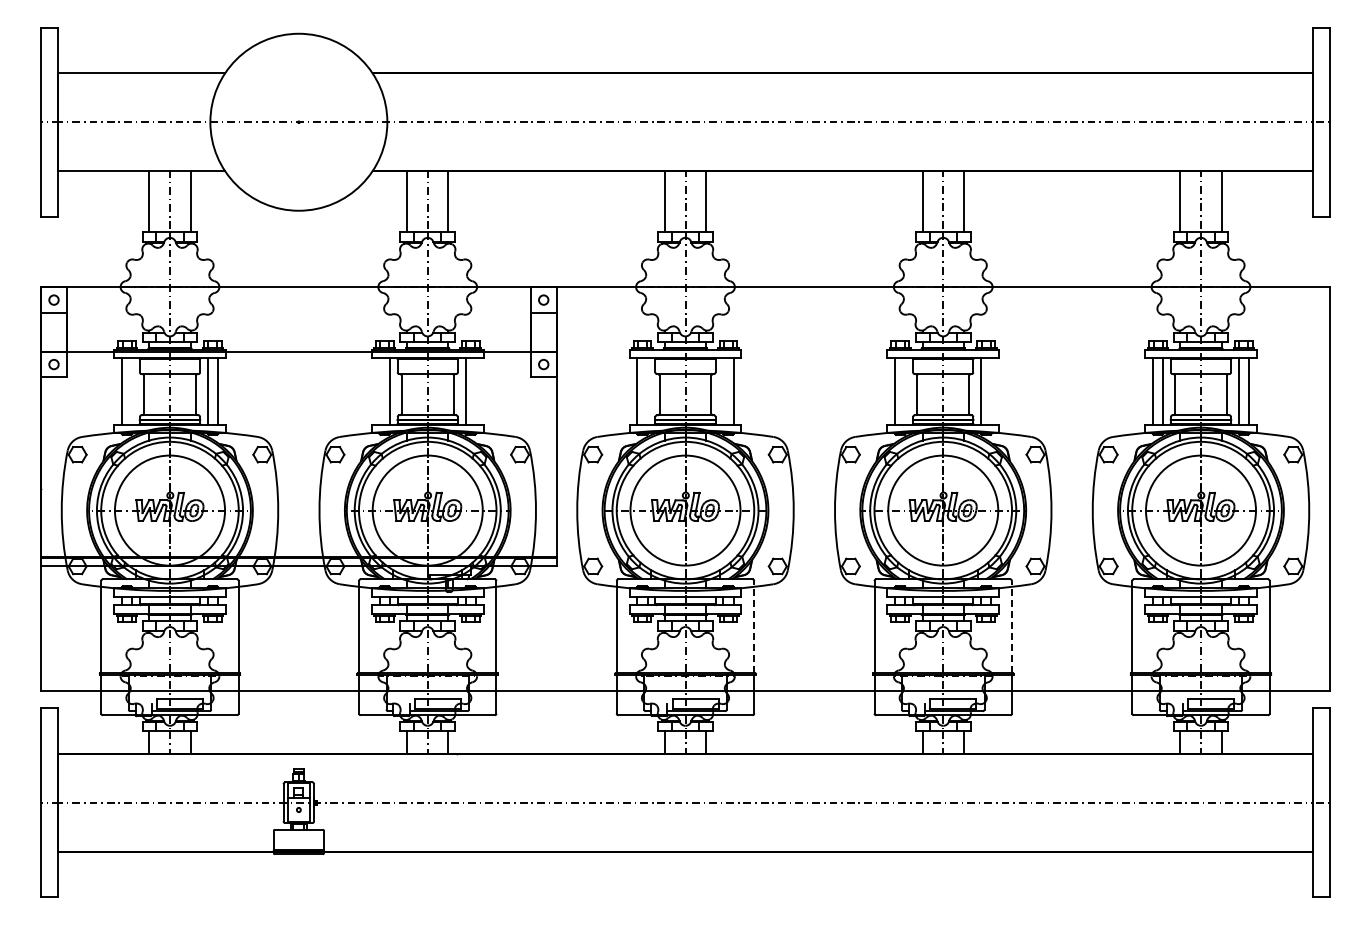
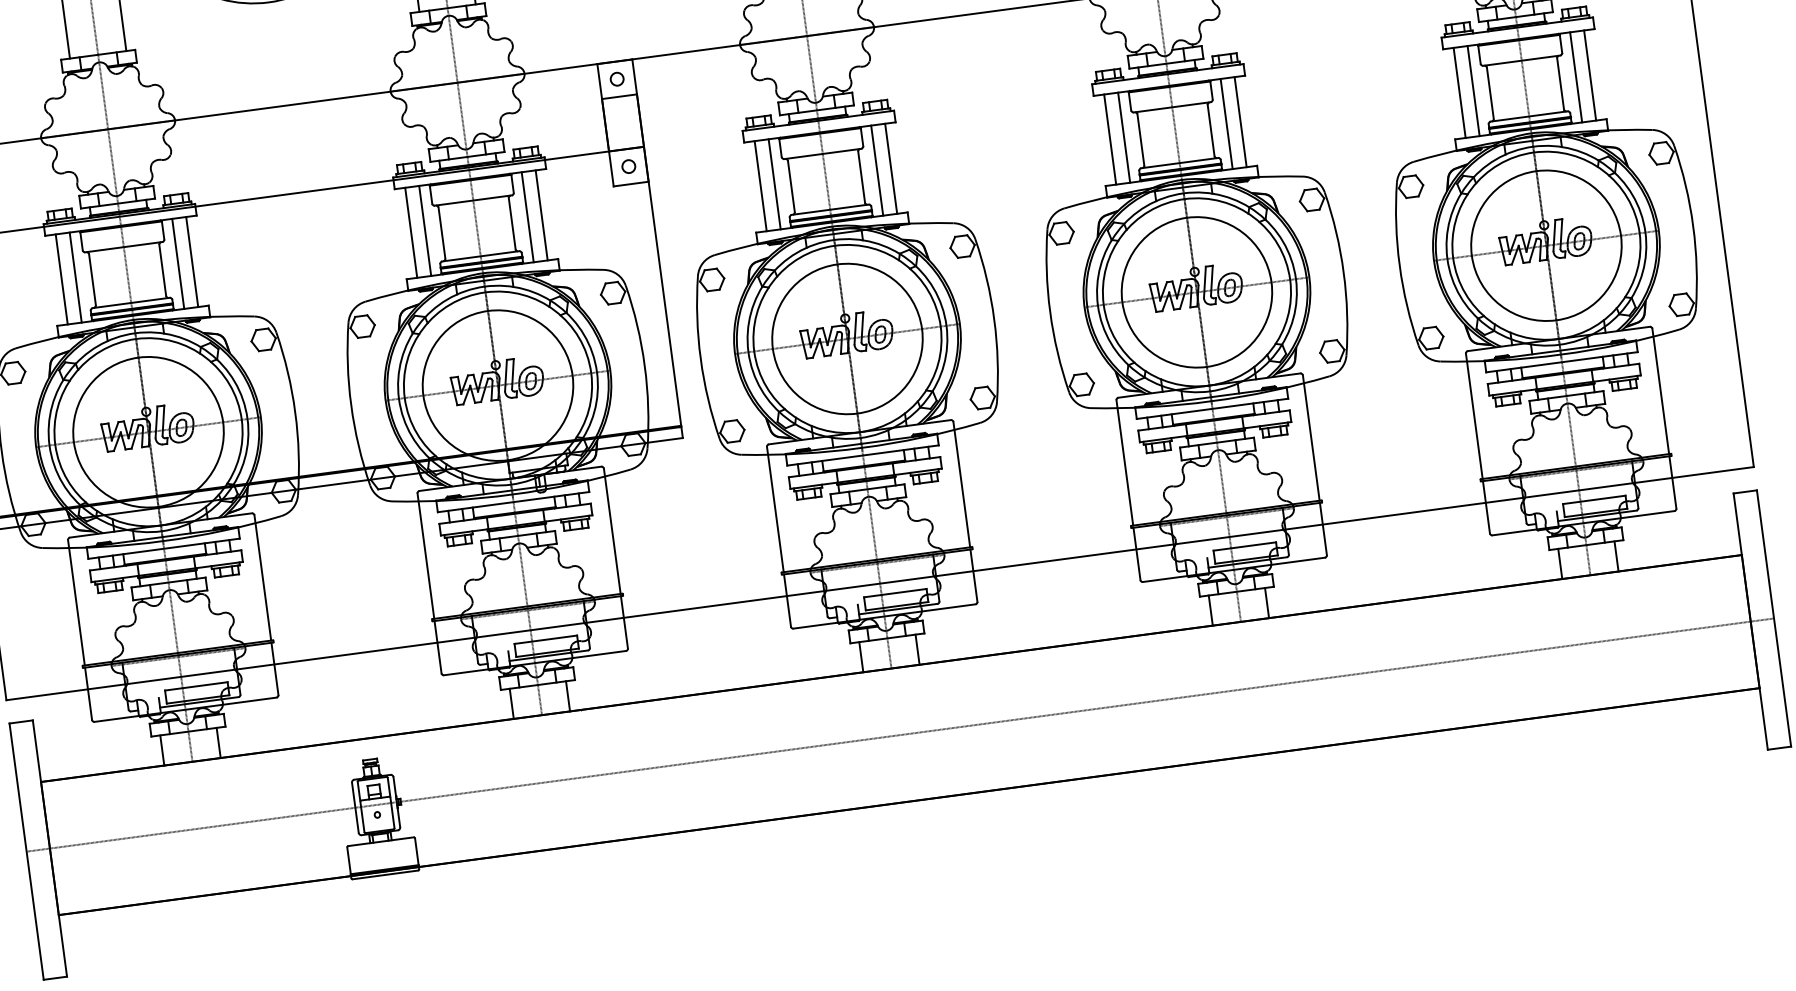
line: (132, 391) -> (76, 277), added
line: (379, 391) -> (411, 232), added
line: (475, 391) -> (541, 215), added
line: (647, 391) -> (774, 184), added
line: (723, 391) -> (877, 170), added
line: (905, 391) -> (1124, 137), added
line: (991, 391) -> (1240, 122), added
line: (754, 626) -> (962, 483), dashed -> solid
line: (1011, 626) -> (1310, 437), dashed -> solid

